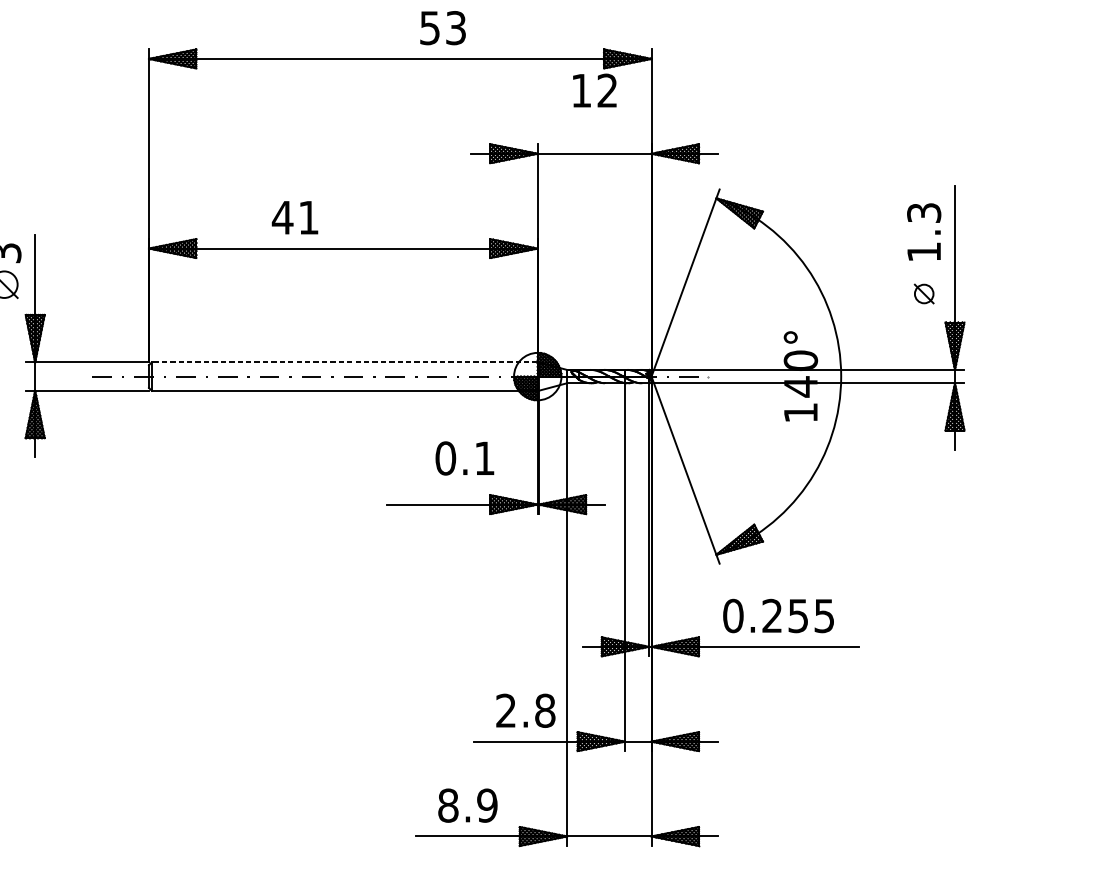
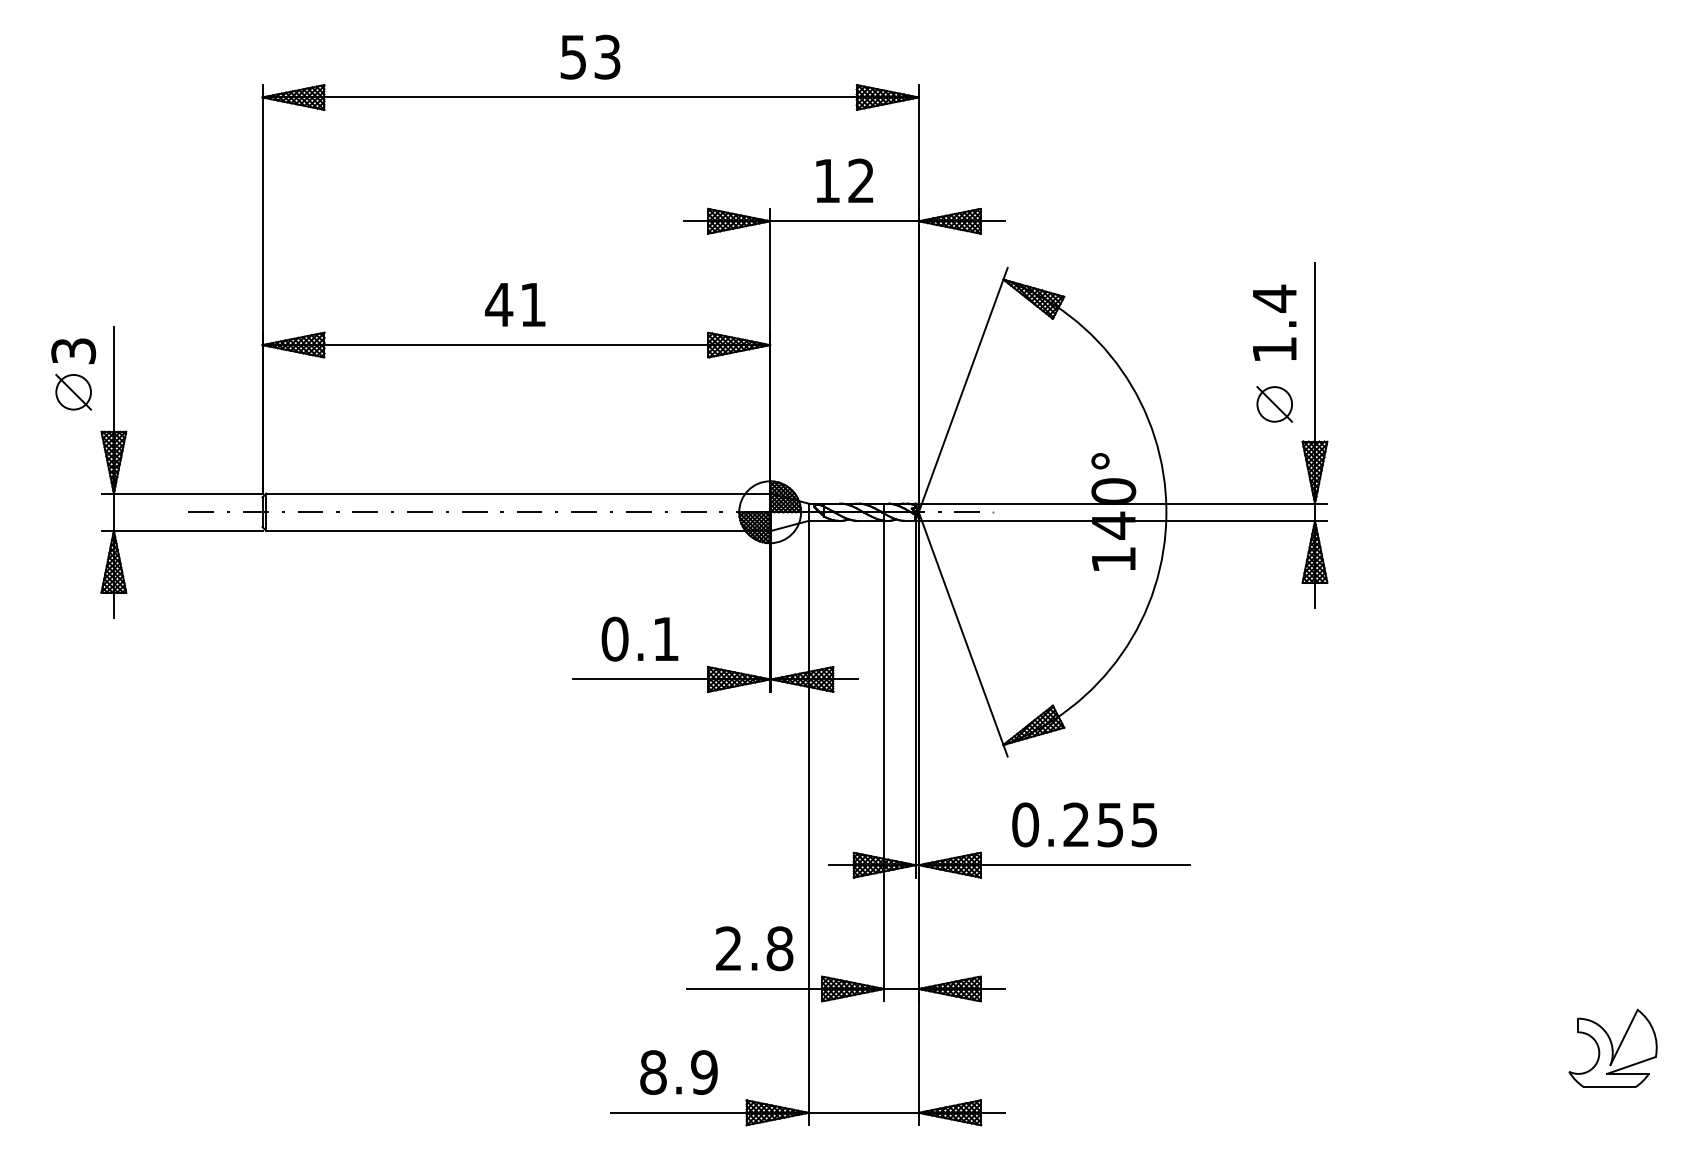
text: (443, 27) -> (590, 56), moved
text: (594, 90) -> (844, 180), moved
text: (923, 212) -> (1274, 298), 1.3 -> 1.4
text: (295, 217) -> (515, 304), moved
part: (923, 294) -> (1274, 404), size x1.43
line: (345, 362) -> (518, 493), dashed -> solid
text: (464, 457) -> (639, 638), moved

